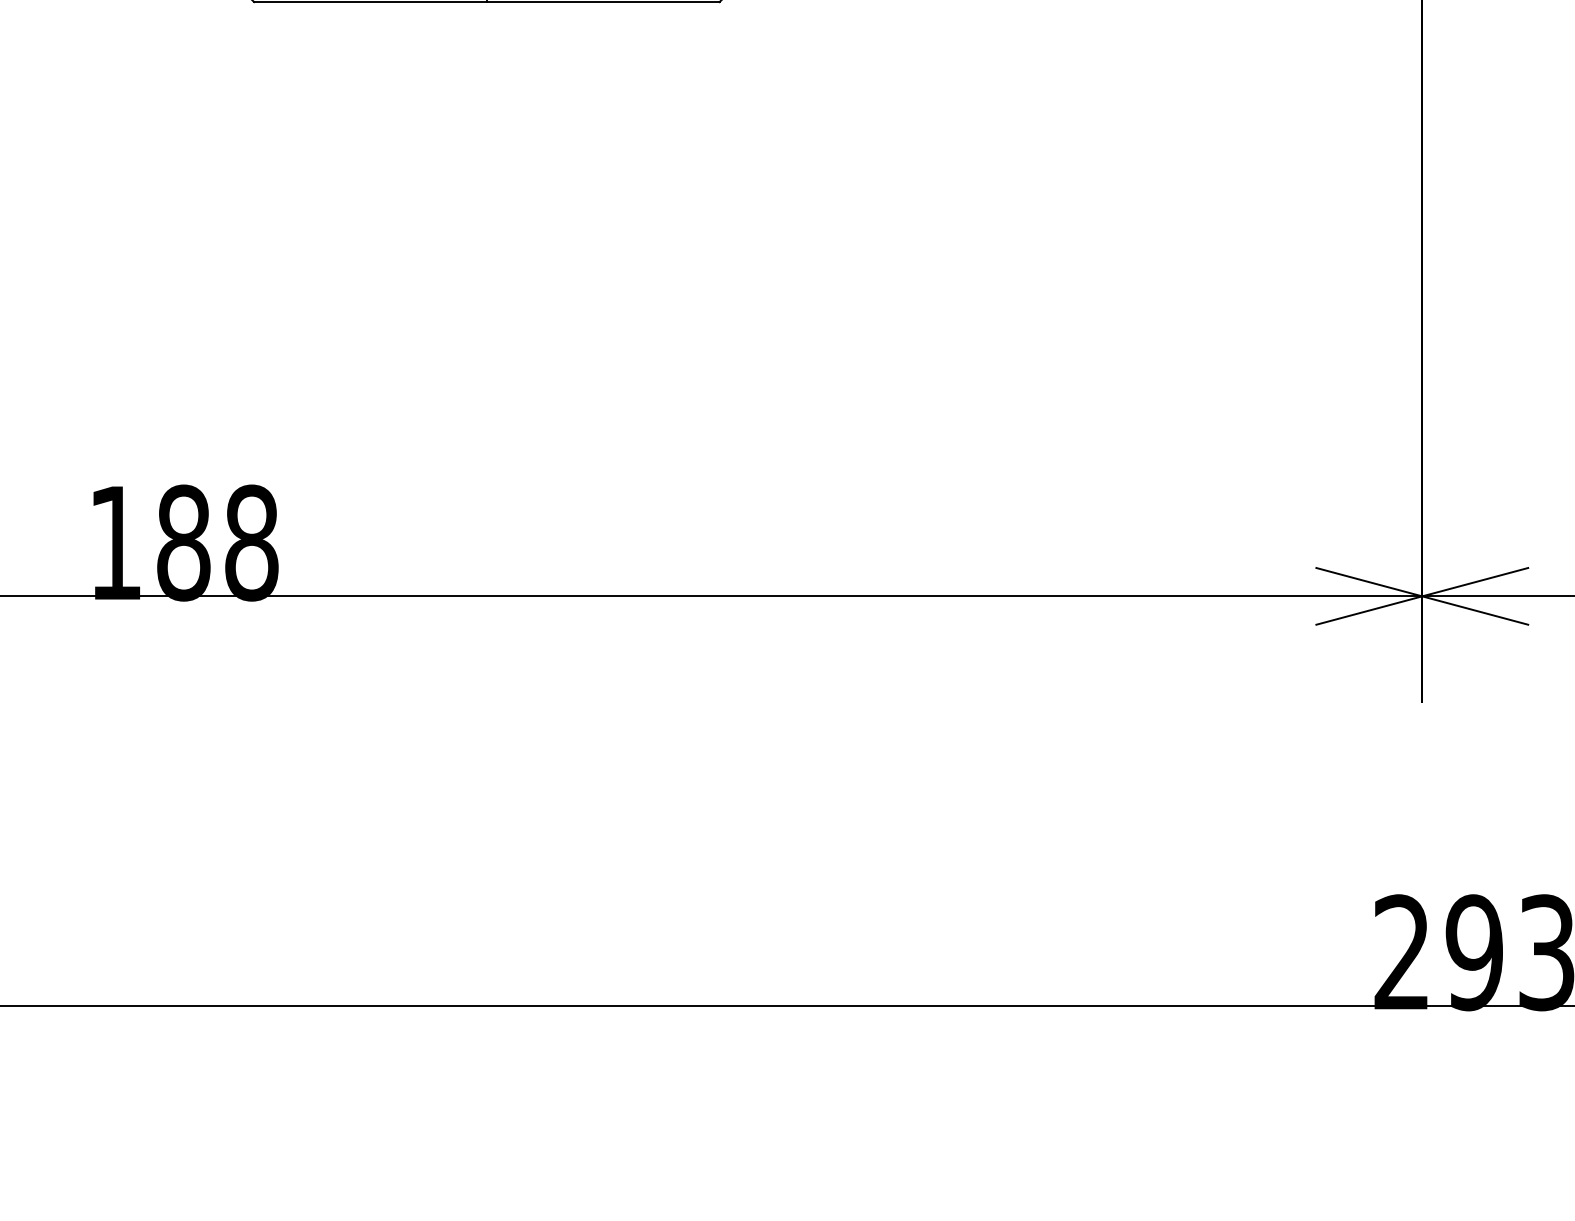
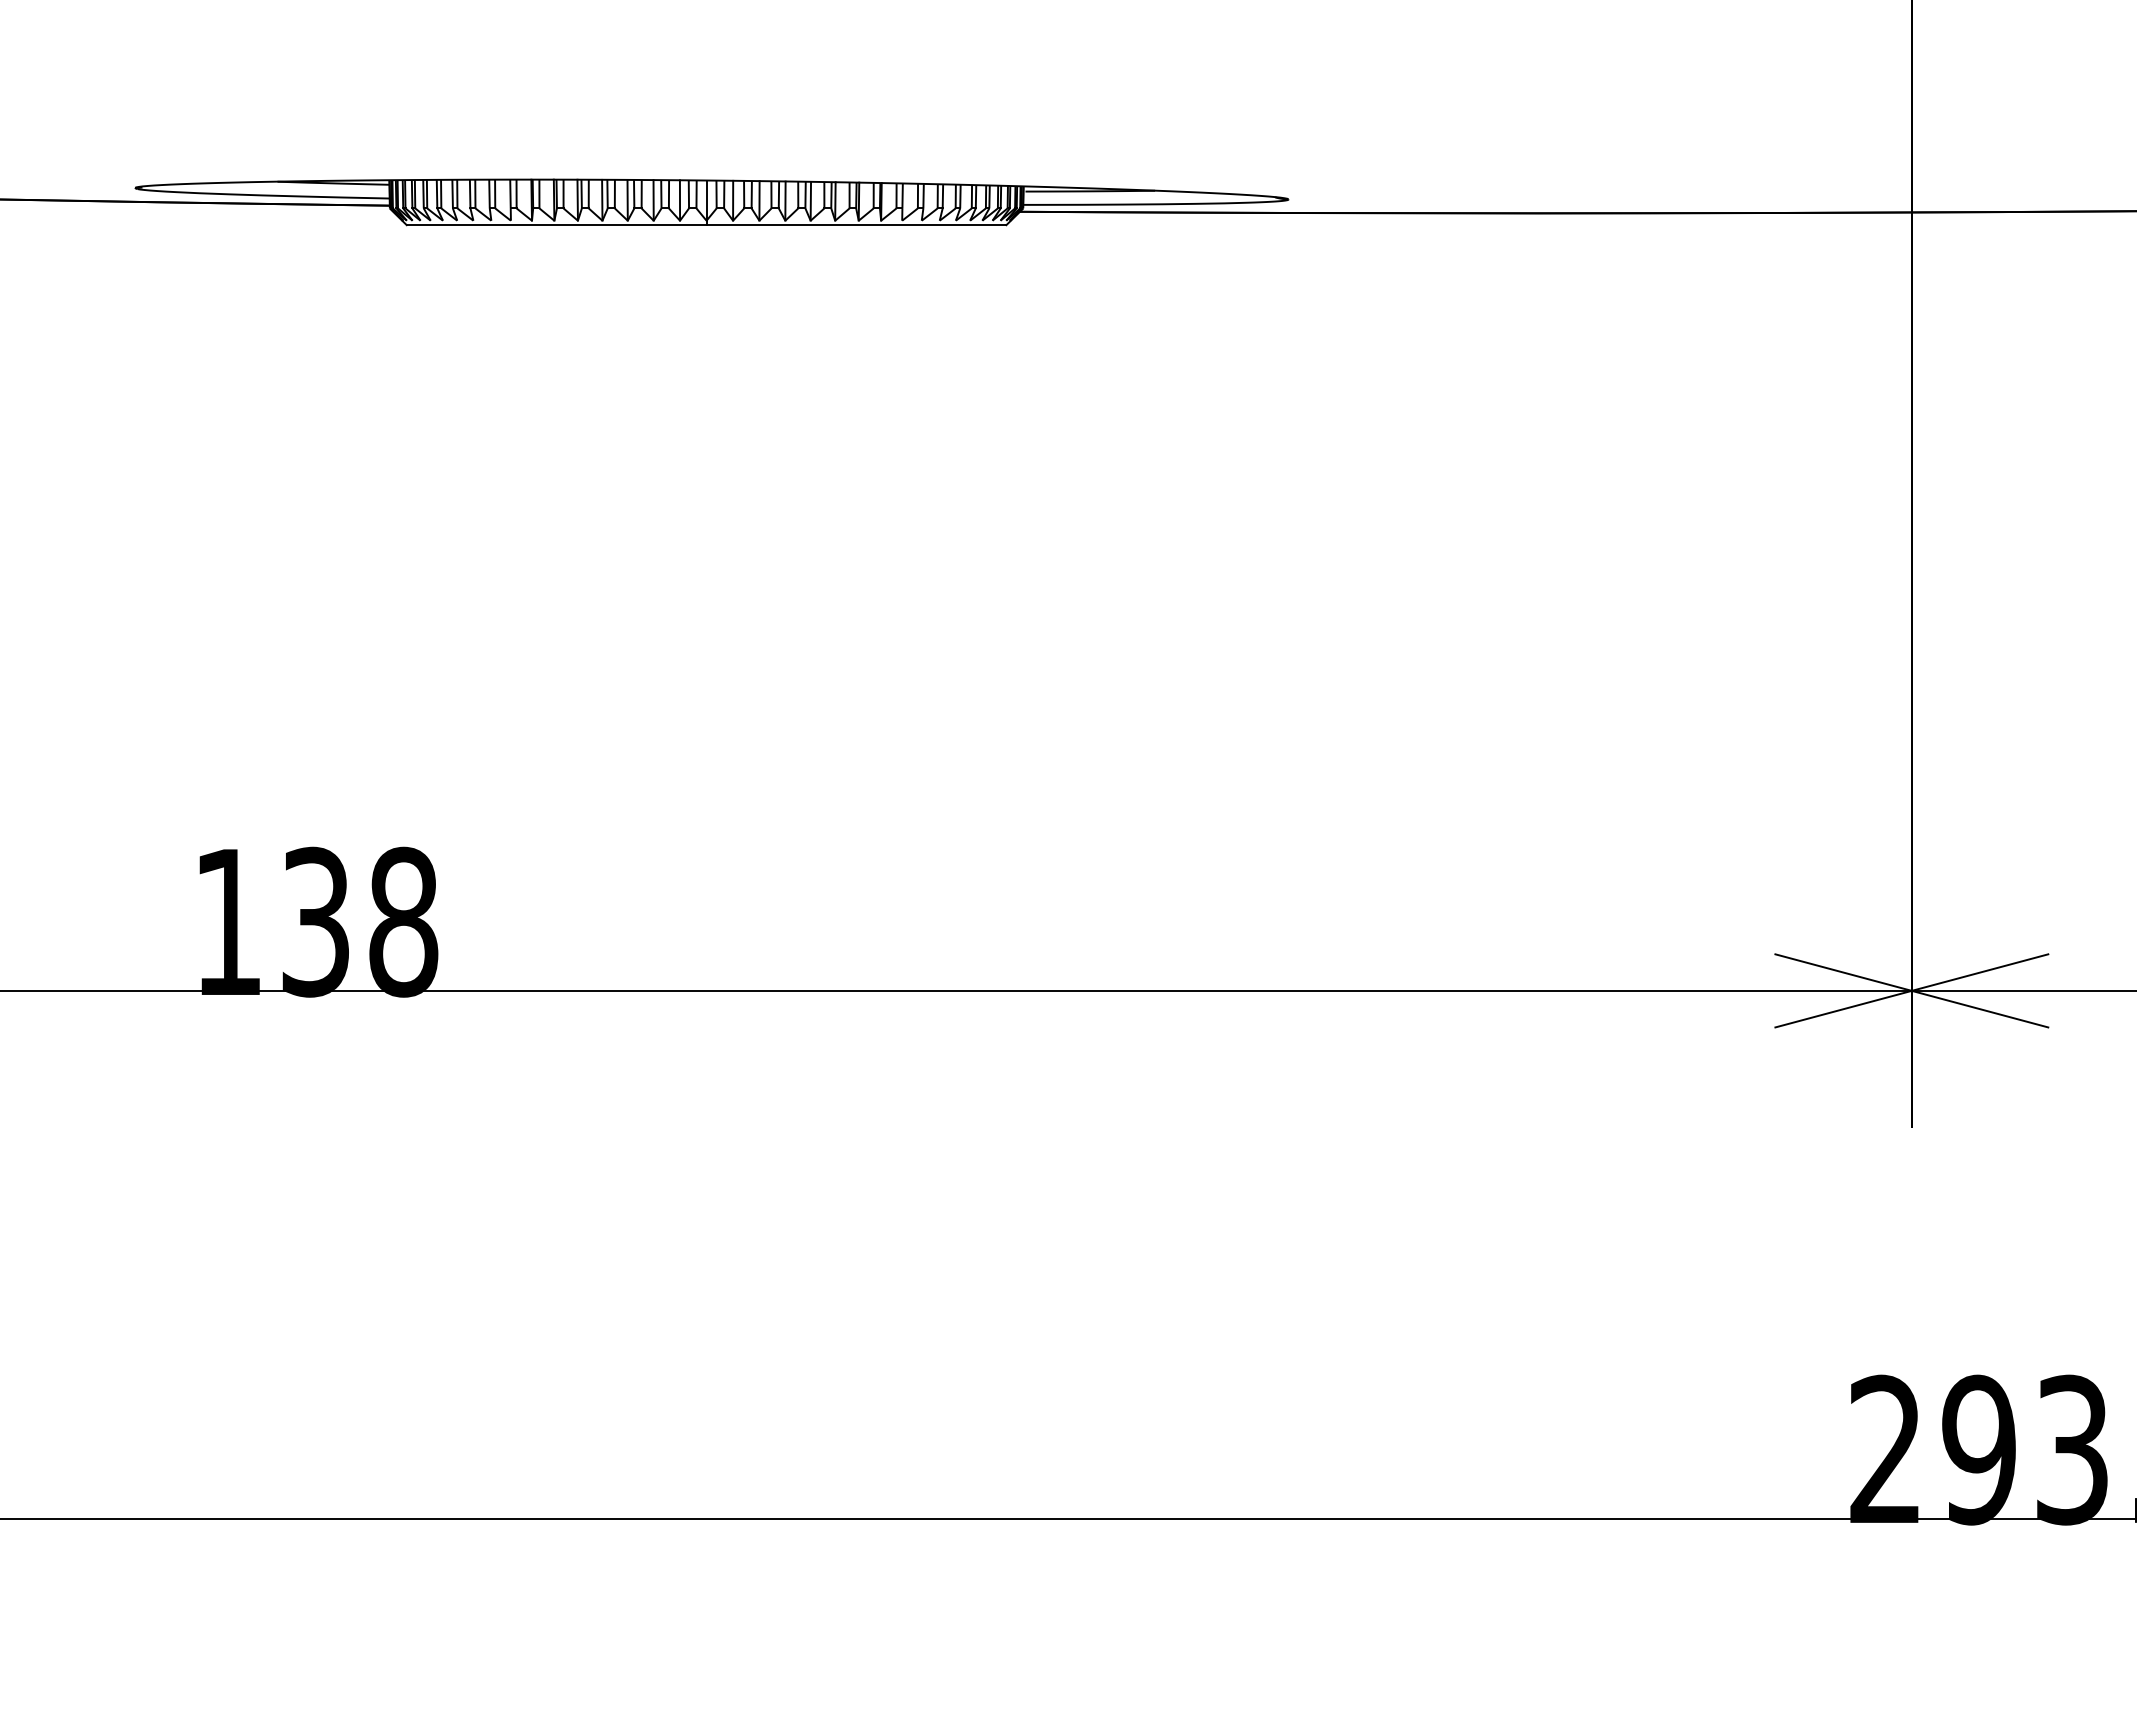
text: (183, 542) -> (315, 921), 188 -> 138

